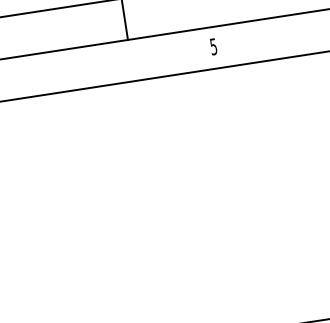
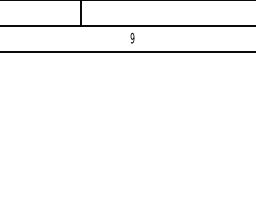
text: (213, 45) -> (132, 37), 5 -> 9

